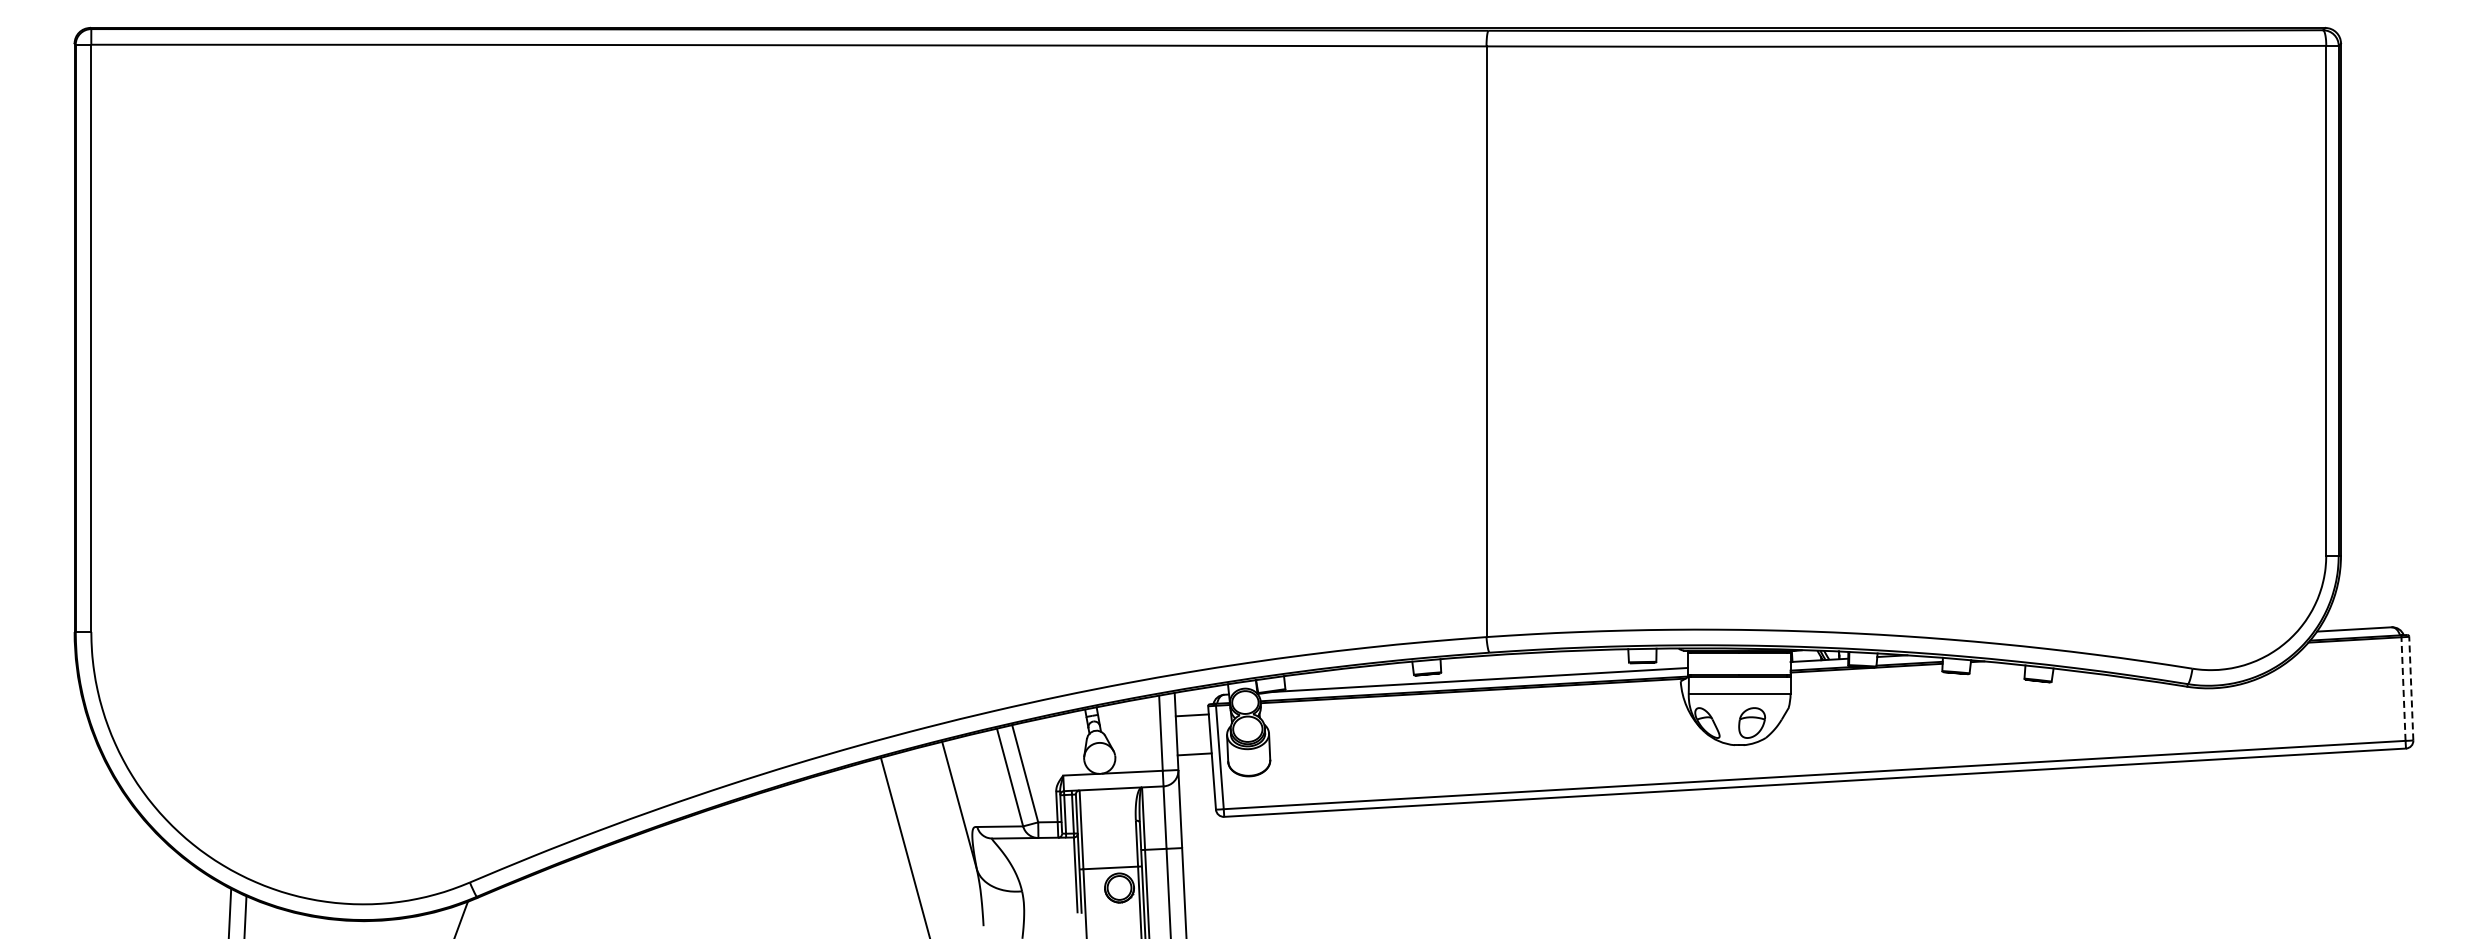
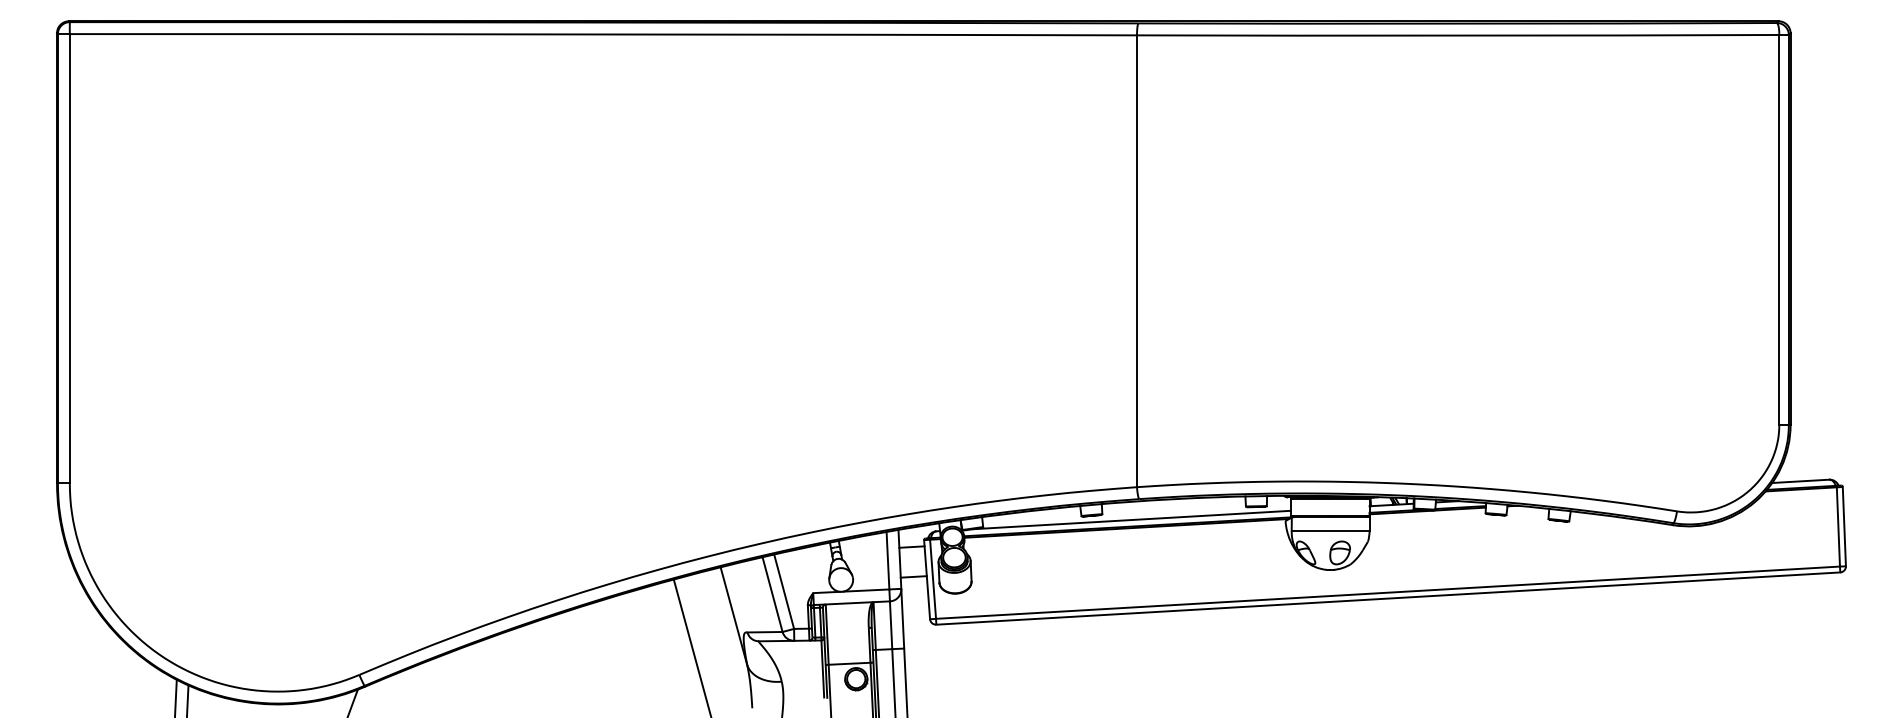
line: (2411, 688) -> (1844, 526), dashed -> solid
line: (2403, 689) -> (1838, 527), dashed -> solid

